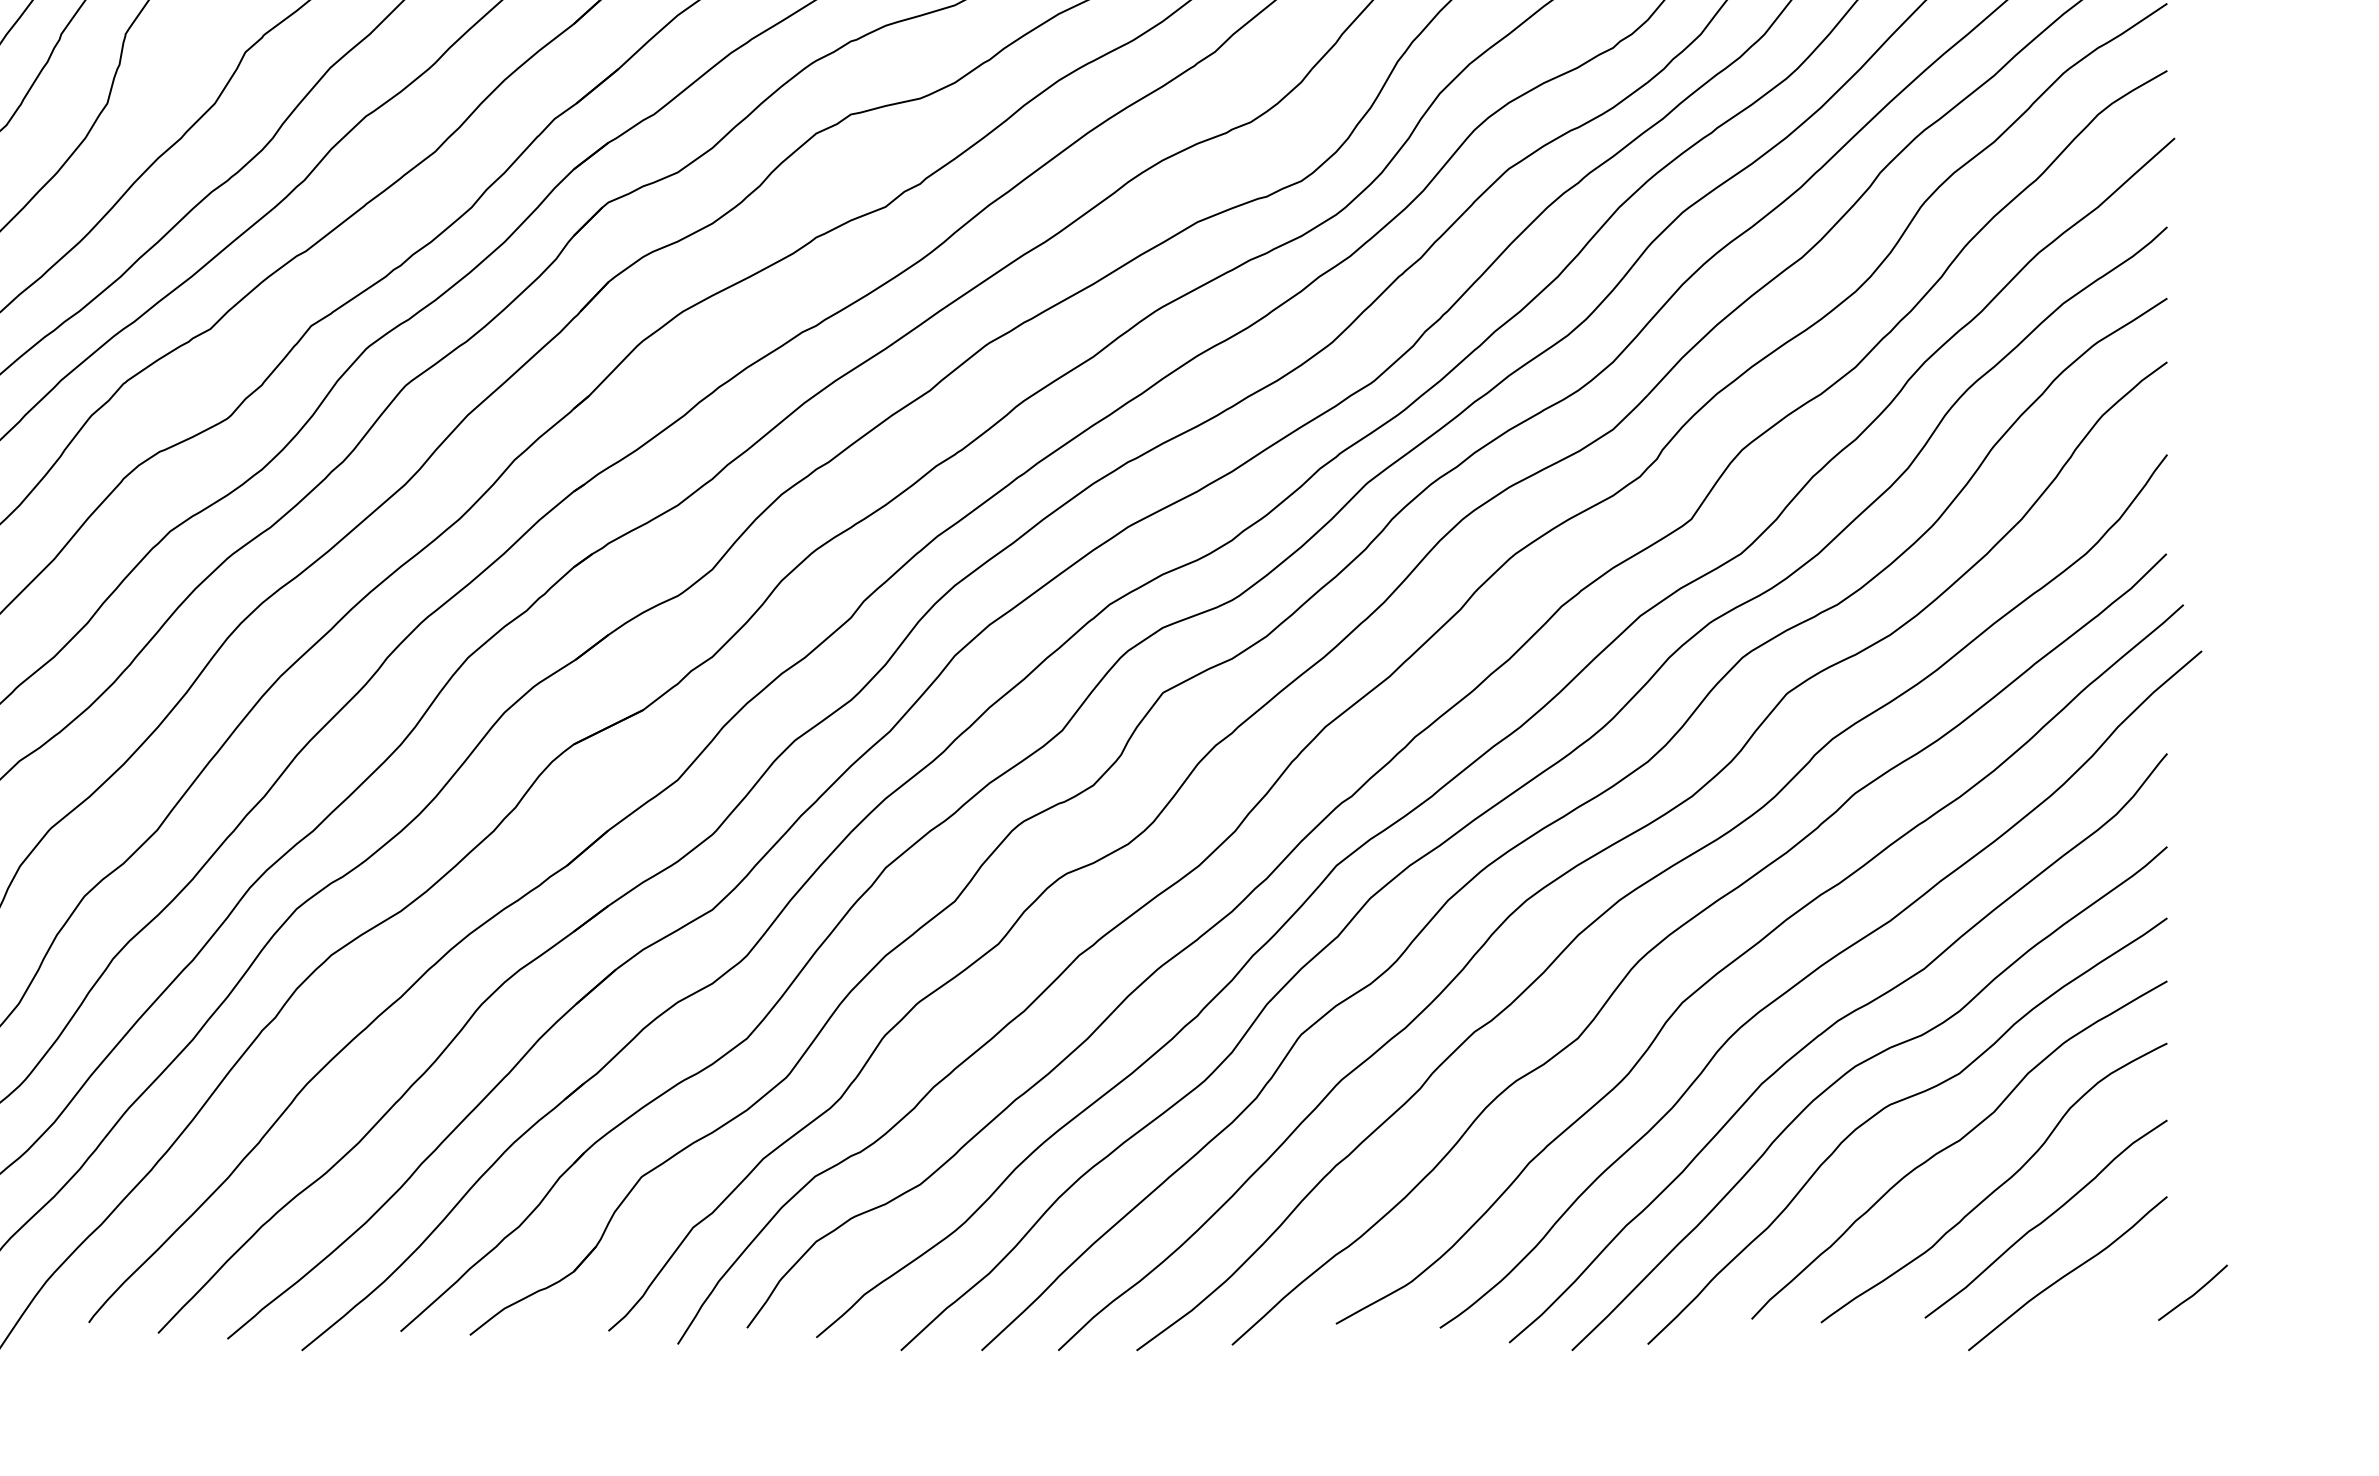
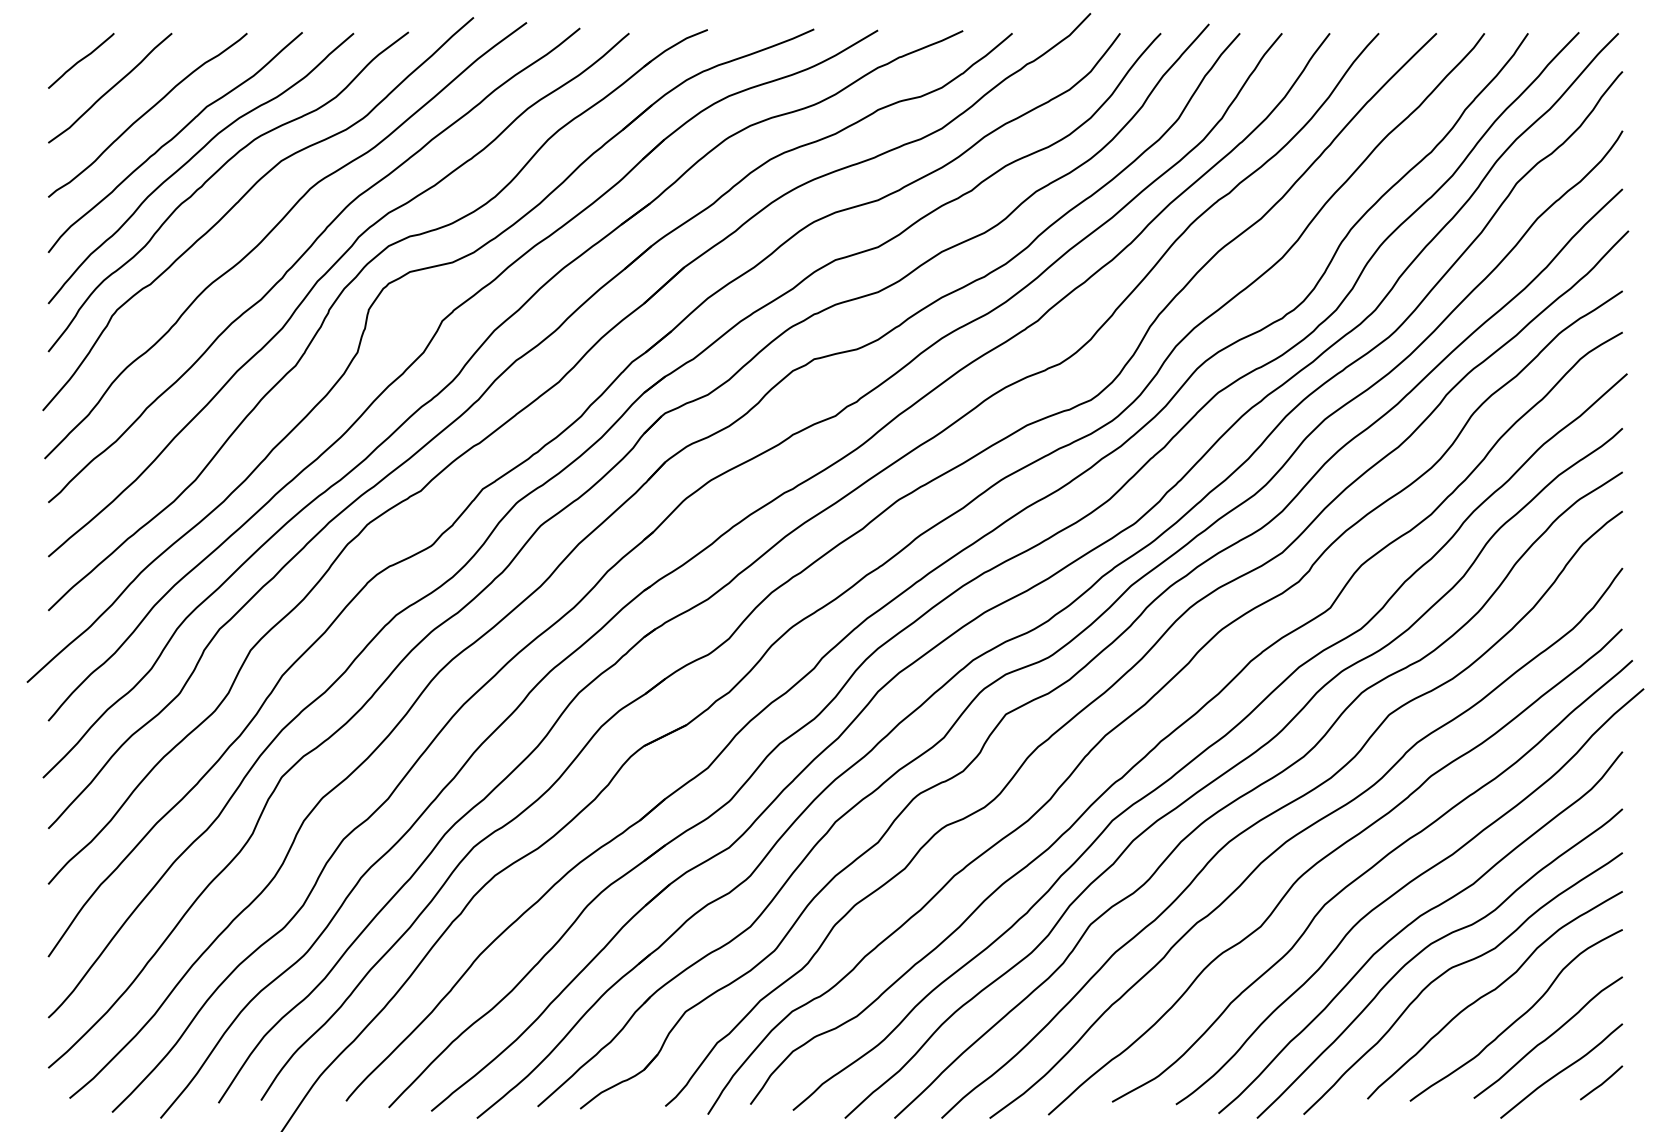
line: (2194, 1292) -> (1602, 1082), moved

